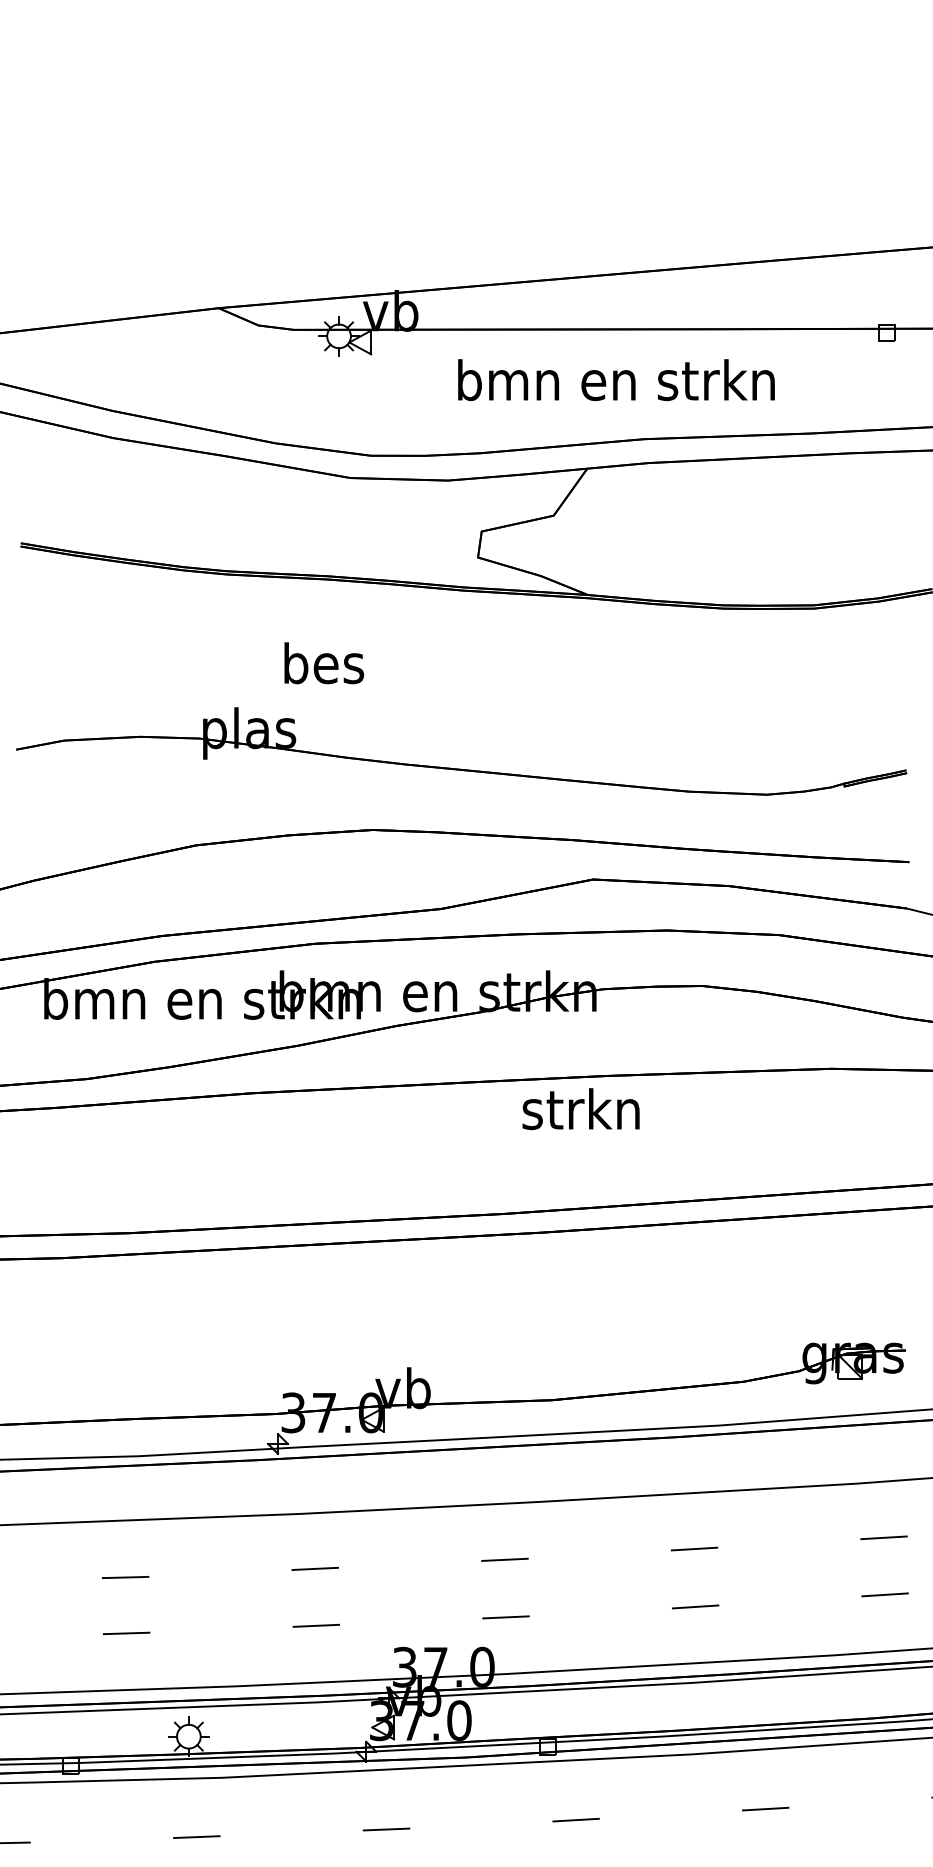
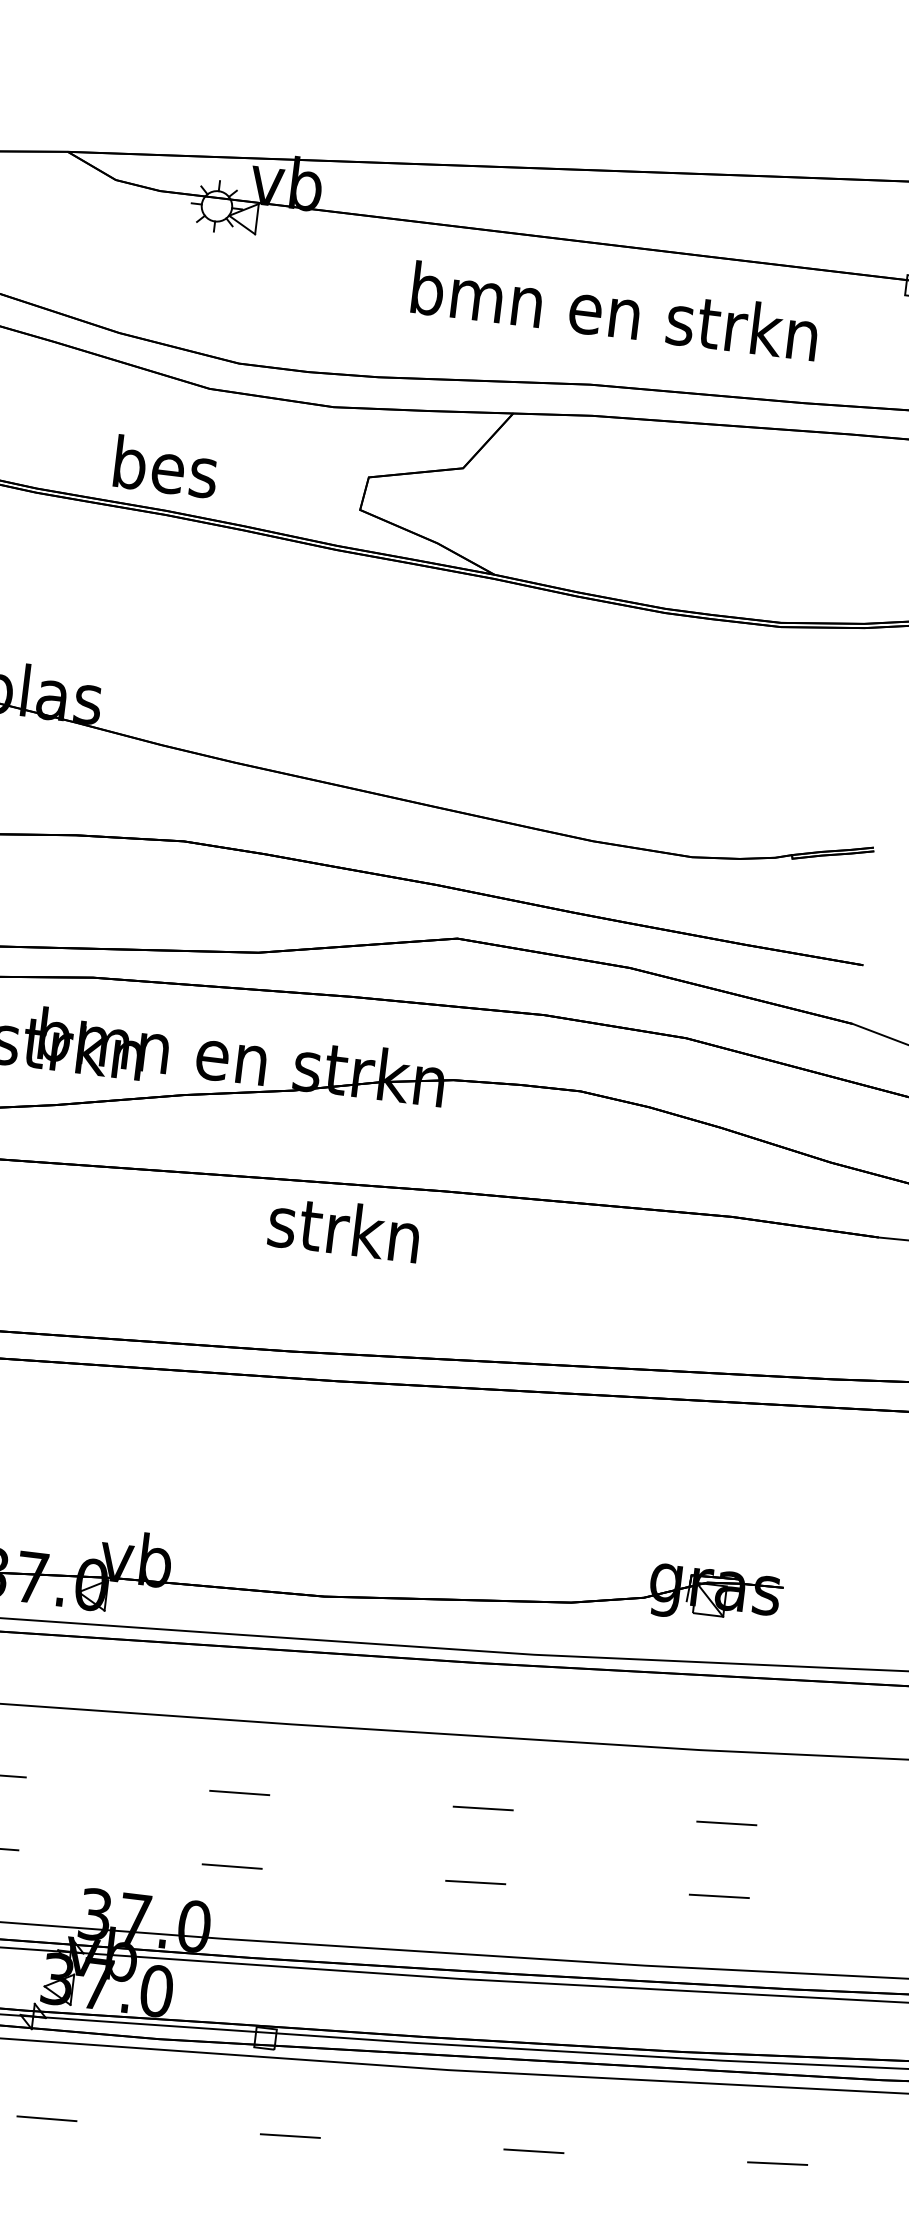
text: (616, 380) -> (615, 311), moved
text: (324, 663) -> (166, 467), moved
text: (580, 1109) -> (343, 1229), moved

